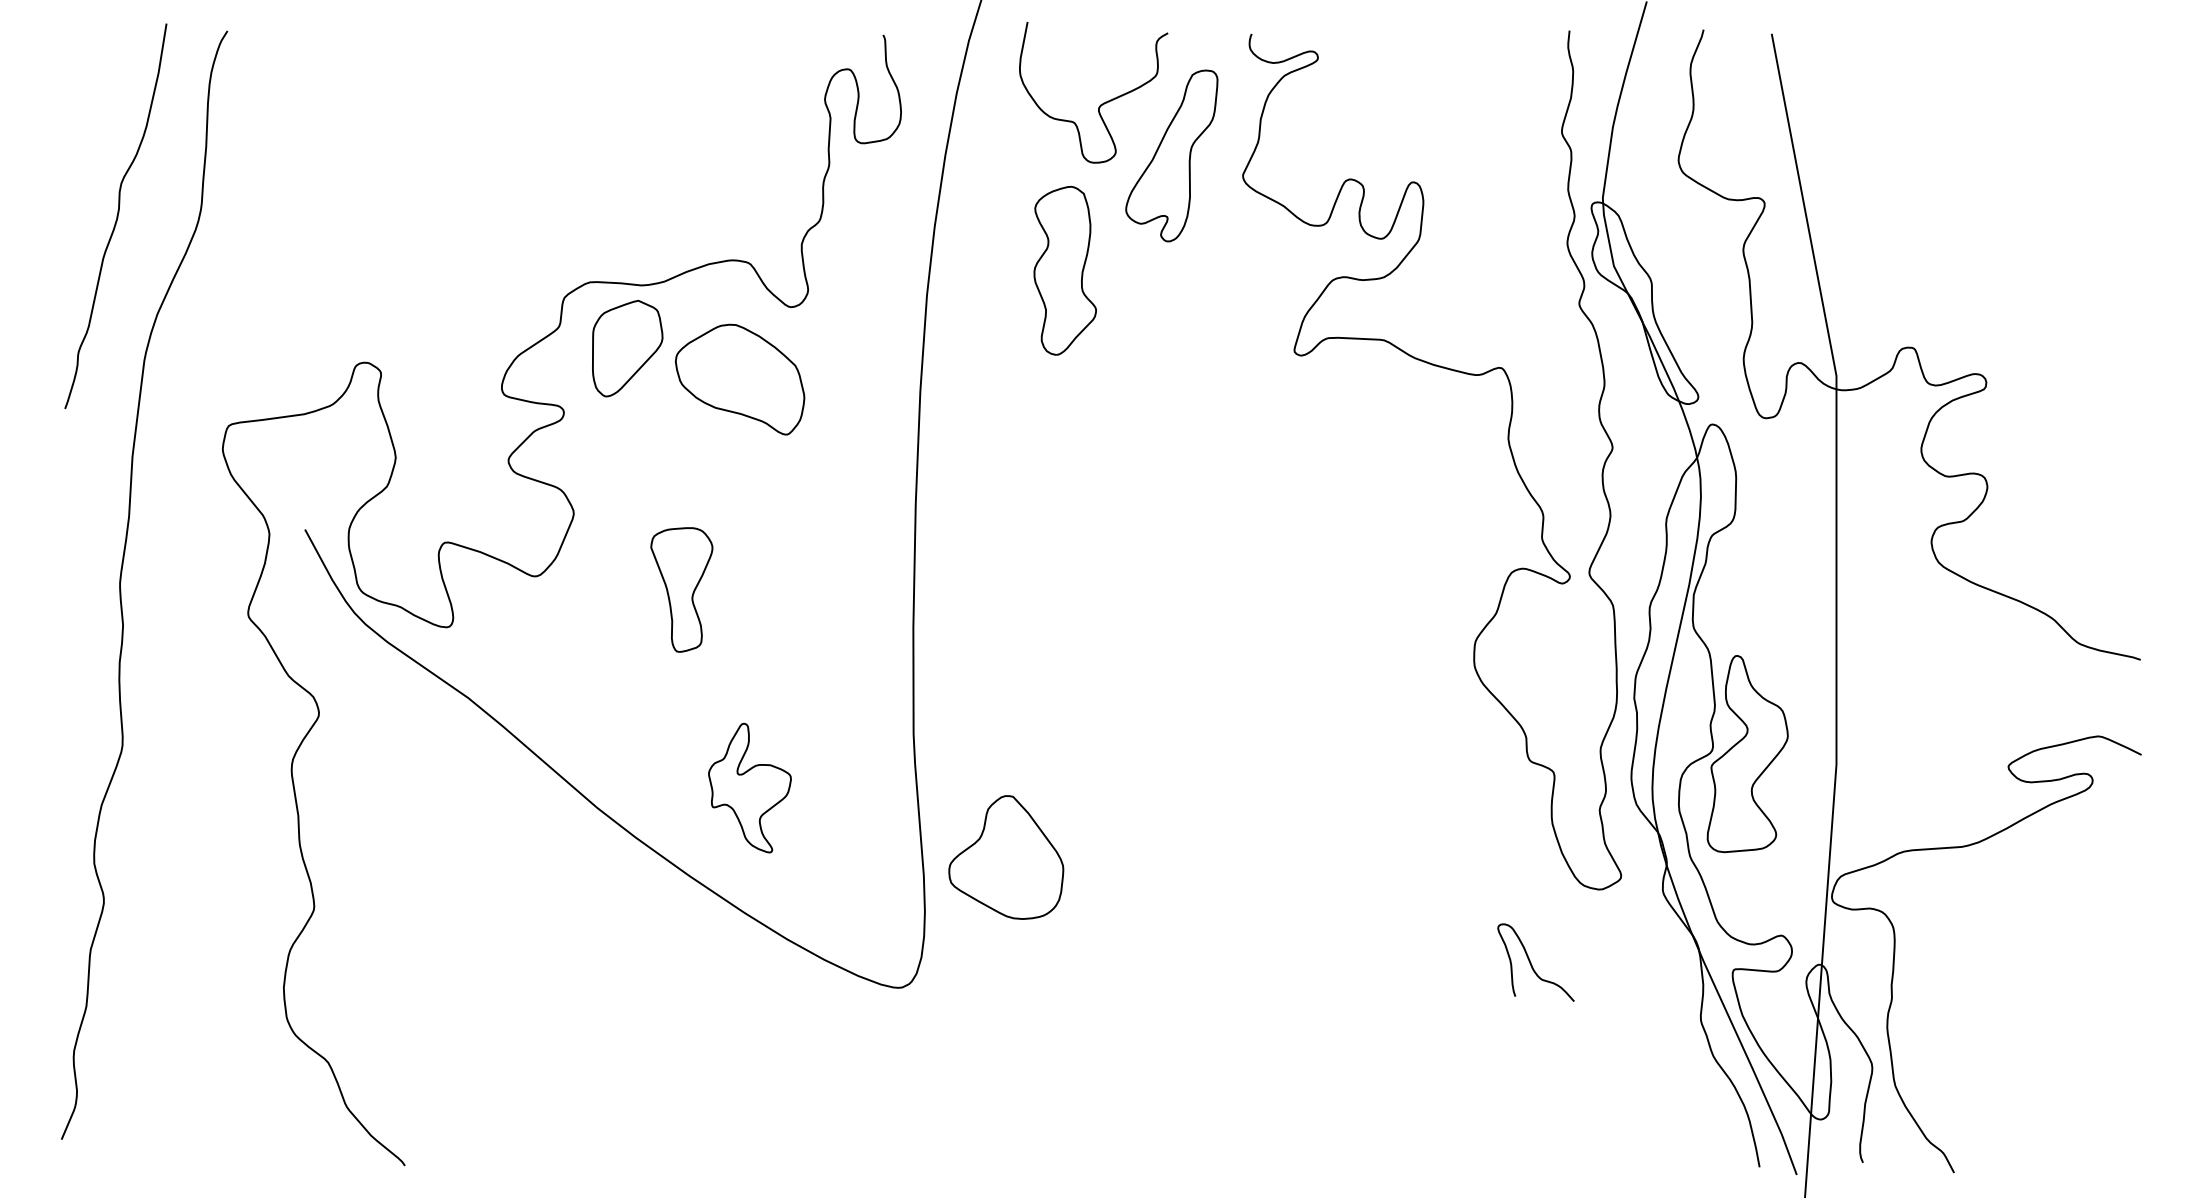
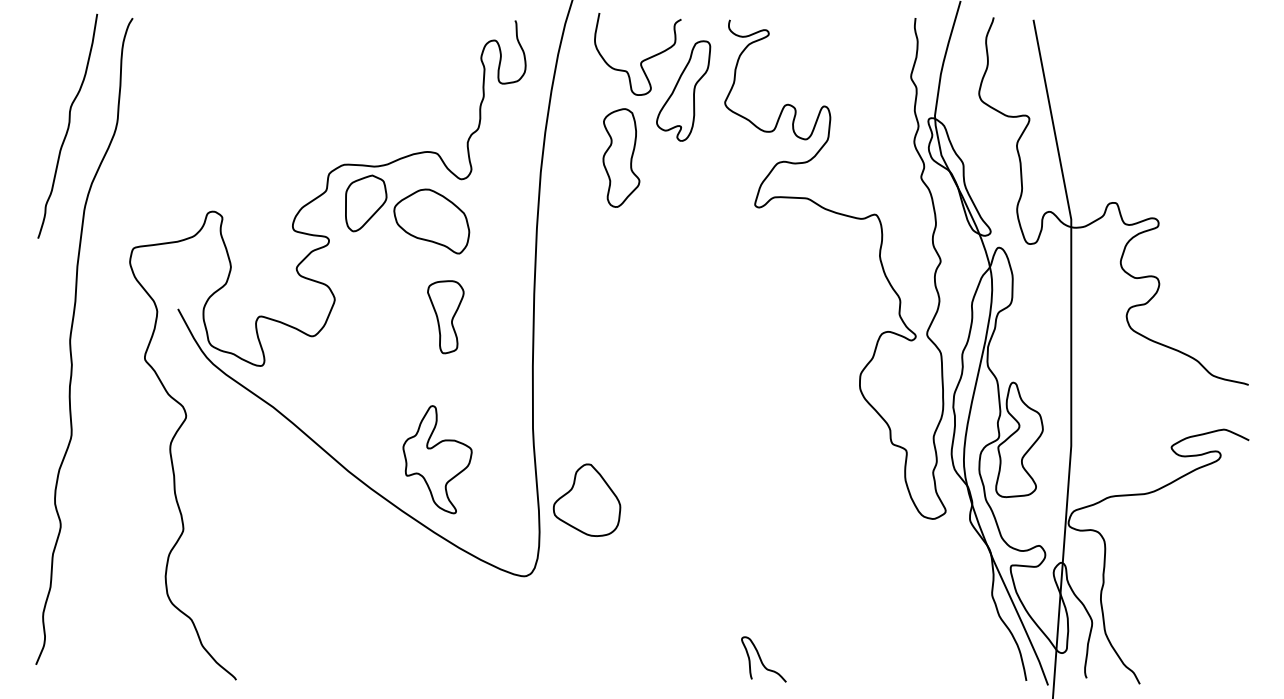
part: (681, 590) -> (445, 317), moved
part: (749, 787) -> (437, 459), size x1.43
curve: (1531, 962) -> (761, 659), moved

